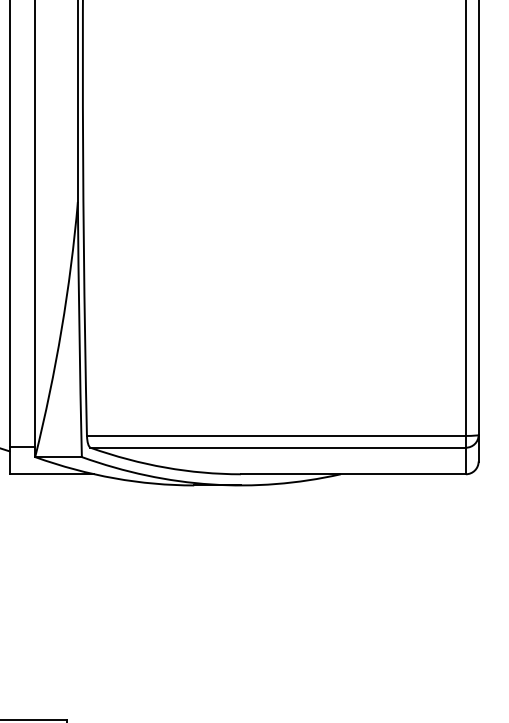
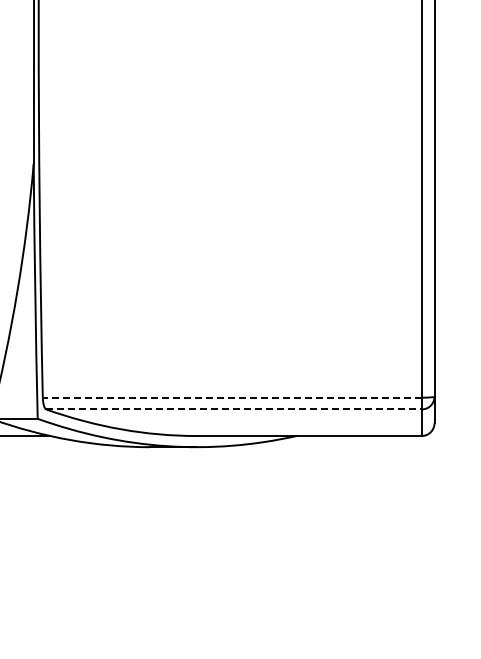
line: (275, 435) -> (231, 397), solid -> dashed
line: (278, 447) -> (234, 409), solid -> dashed

